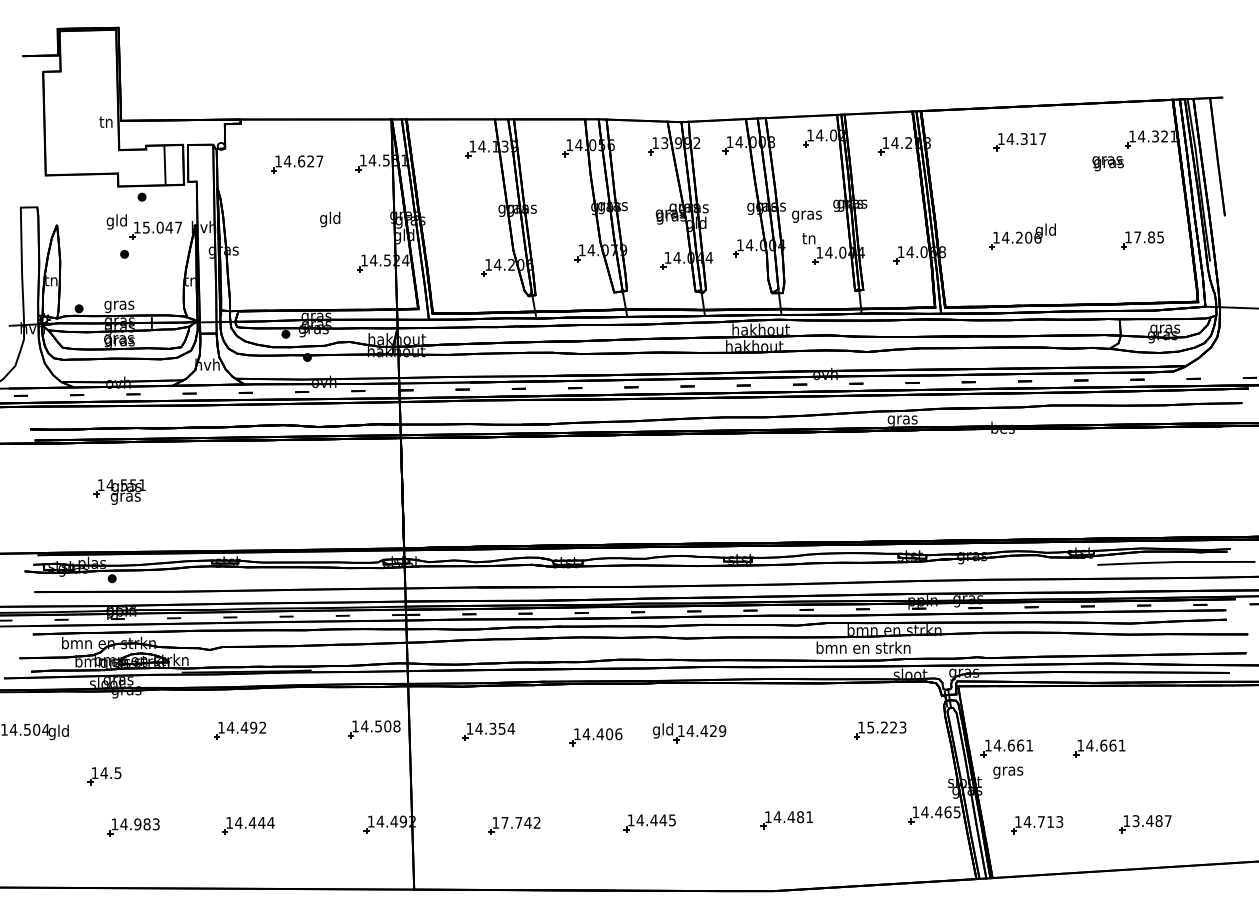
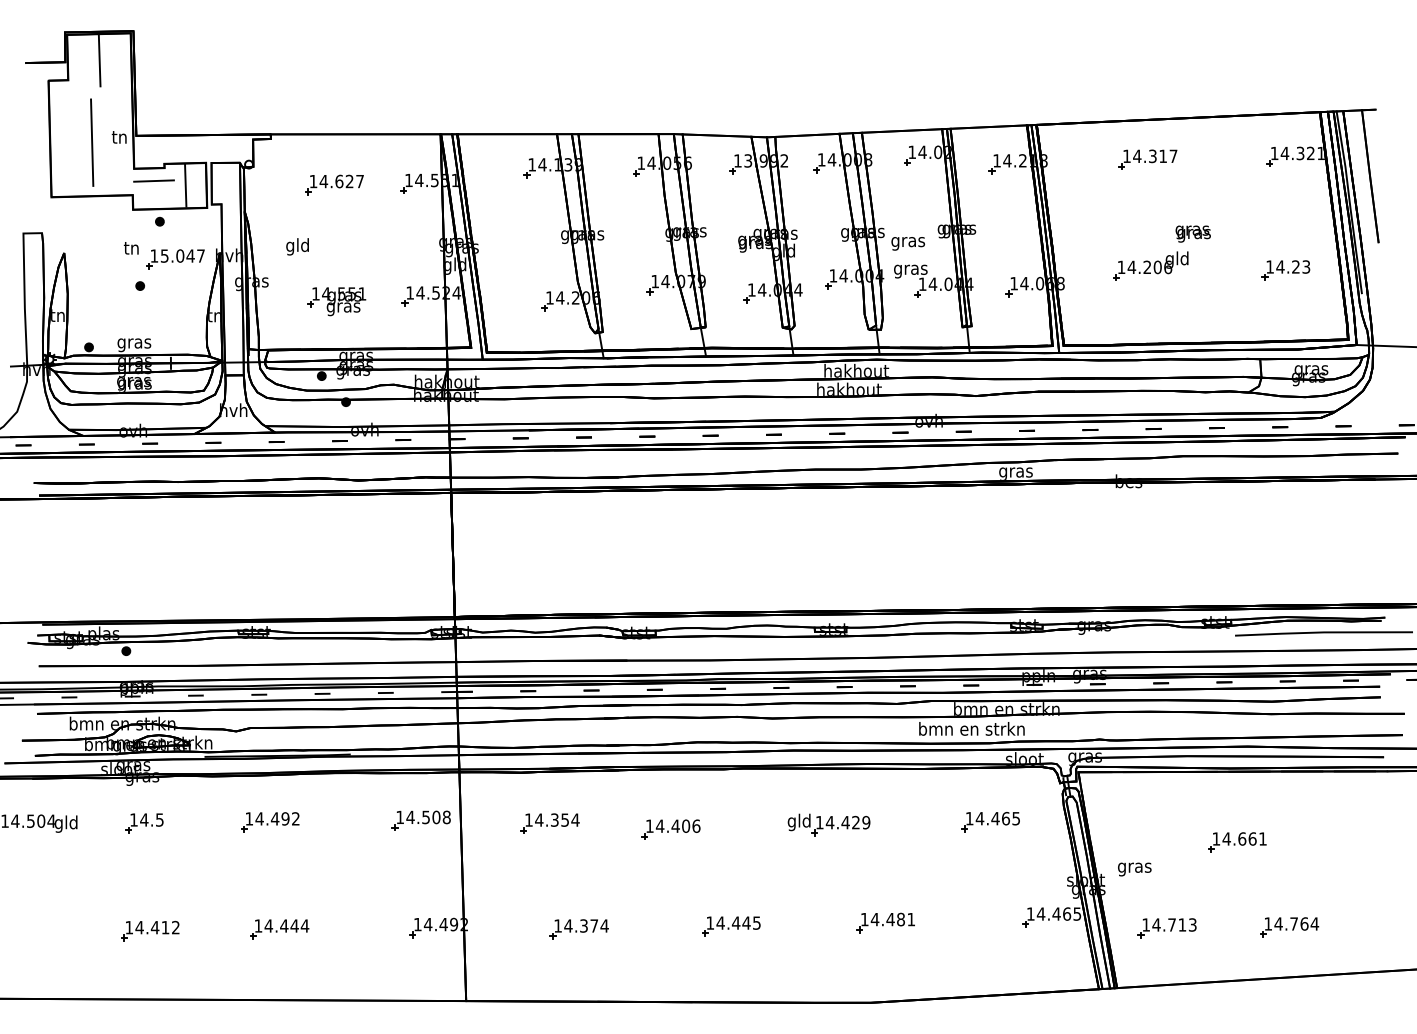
line: (88, 53) -> (99, 60), added
line: (82, 126) -> (92, 142), added
line: (136, 160) -> (153, 180), added
text: (1107, 163) -> (1192, 233), moved
text: (330, 219) -> (297, 246), moved
text: (116, 221) -> (131, 249), gld -> tn
text: (1149, 236) -> (1293, 266), 17.85 -> 14.23
text: (808, 240) -> (910, 270), tn -> gras
part: (119, 491) -> (336, 301), moved
text: (886, 727) -> (997, 818), 15.223 -> 14.465
part: (689, 732) -> (828, 824), moved
part: (1007, 748) -> (1133, 842), removed
part: (104, 776) -> (144, 823), moved
text: (1151, 820) -> (1296, 923), 13.487 -> 14.764
text: (521, 822) -> (586, 925), 17.742 -> 14.374
text: (146, 824) -> (164, 927), 14.983 -> 14.412

